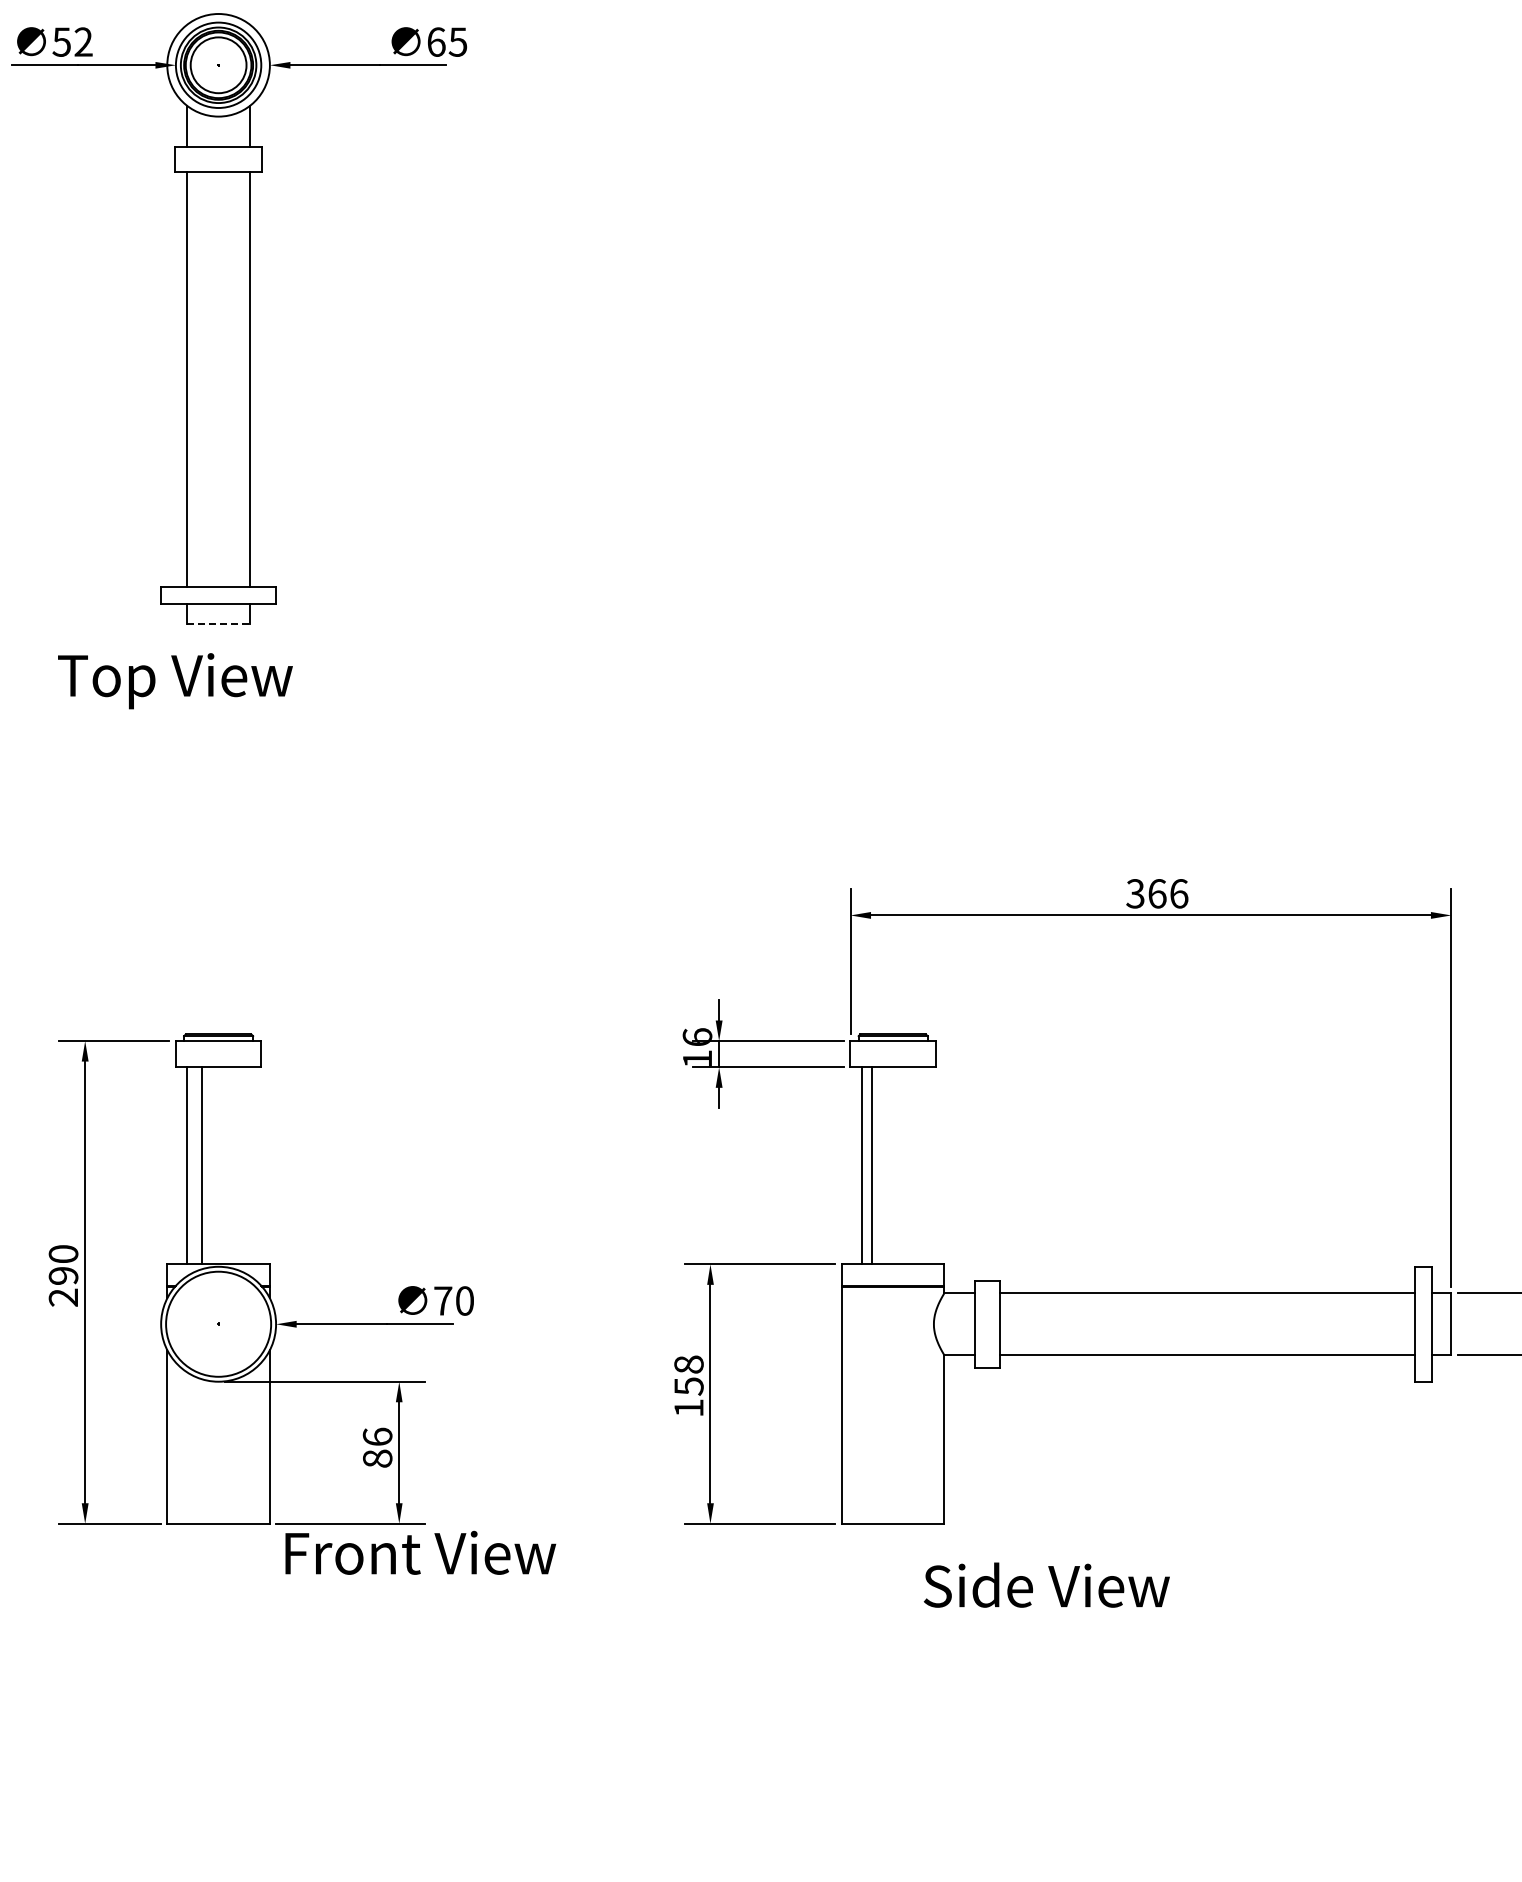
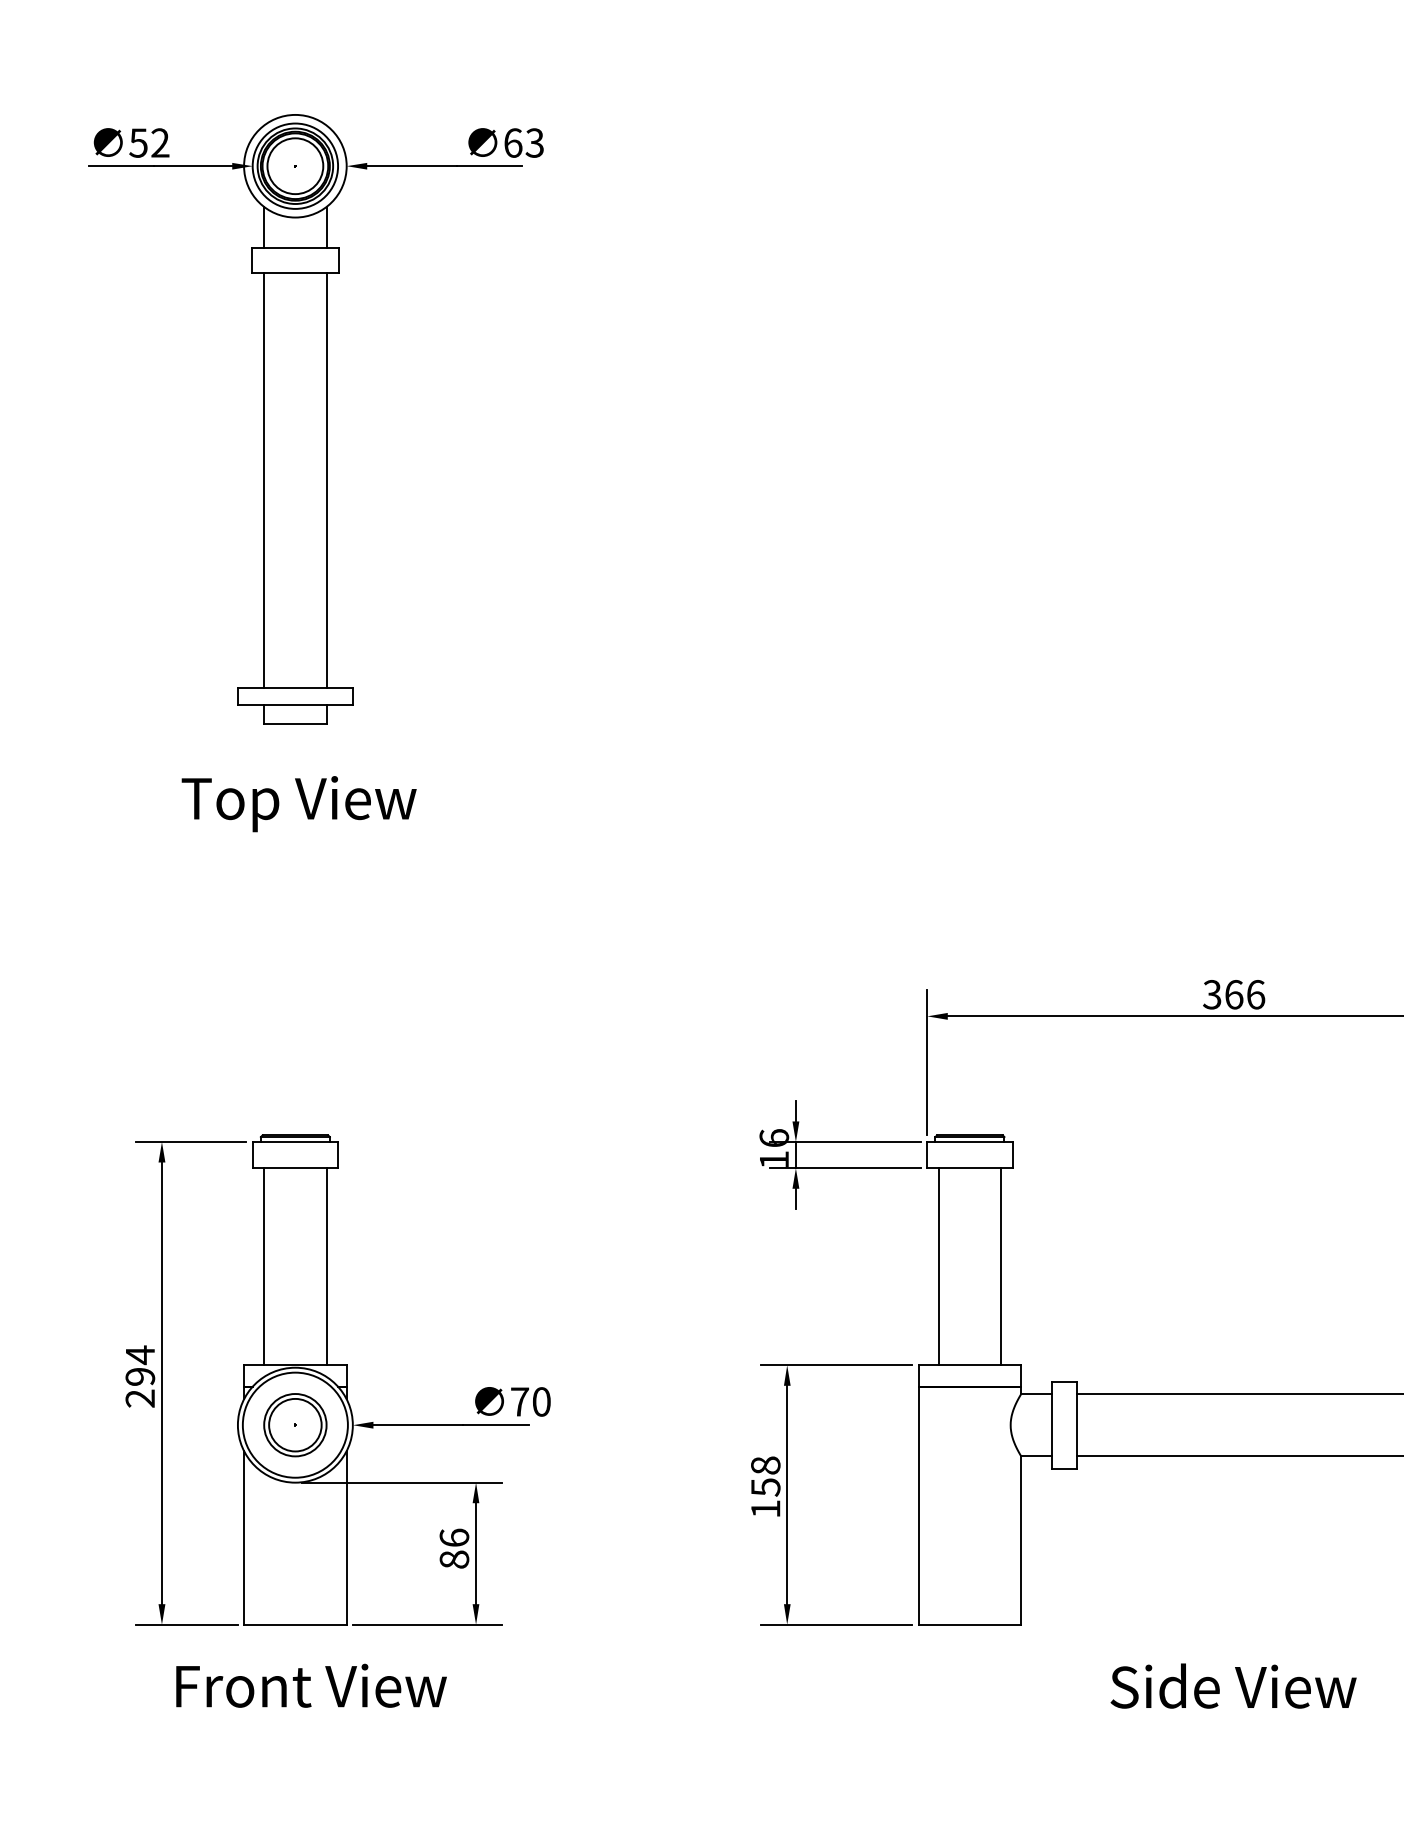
text: (458, 41) -> (535, 142), 65 -> 63
line: (219, 623) -> (296, 724), dashed -> solid
text: (175, 681) -> (299, 804), moved
line: (201, 1165) -> (326, 1266), moved
line: (872, 1165) -> (1001, 1266), moved
text: (63, 1254) -> (140, 1355), 290 -> 294
part: (218, 1324) -> (295, 1425), added
text: (420, 1552) -> (311, 1685), moved
text: (1046, 1584) -> (1233, 1685), moved

